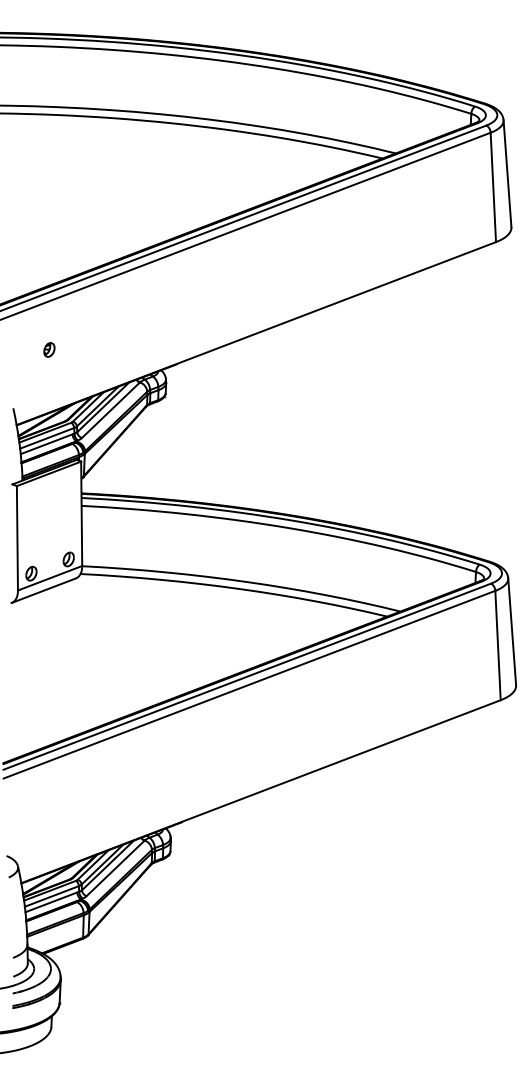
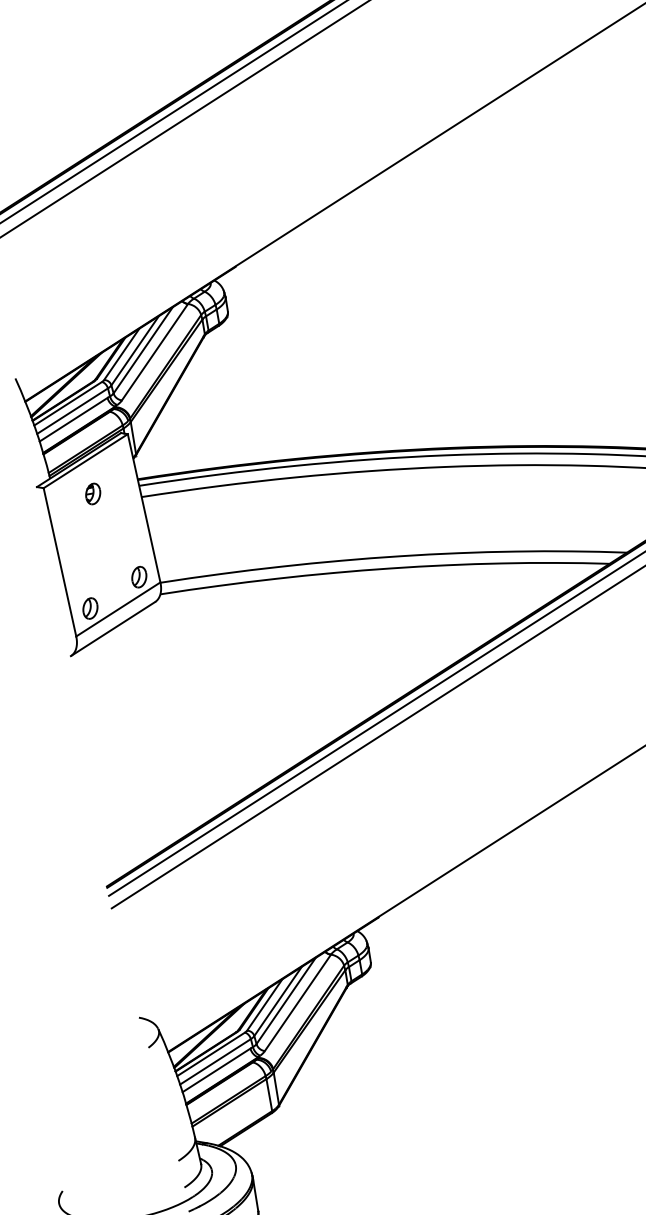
part: (49, 349) -> (93, 493), moved

